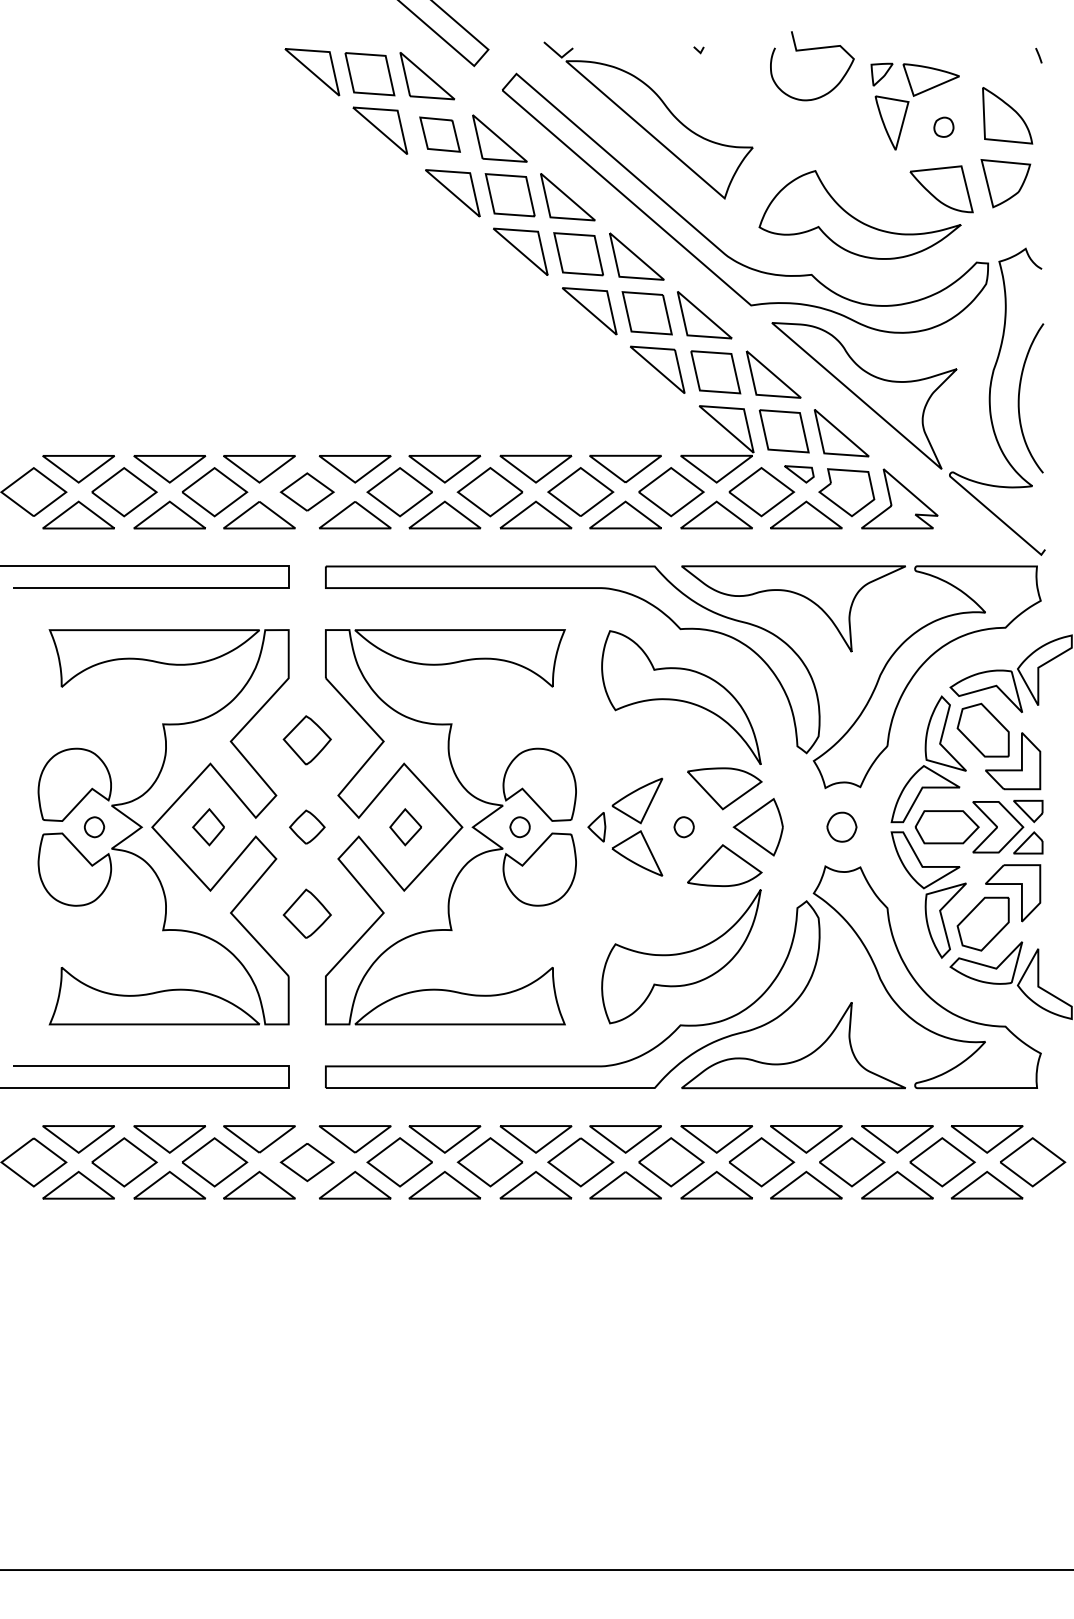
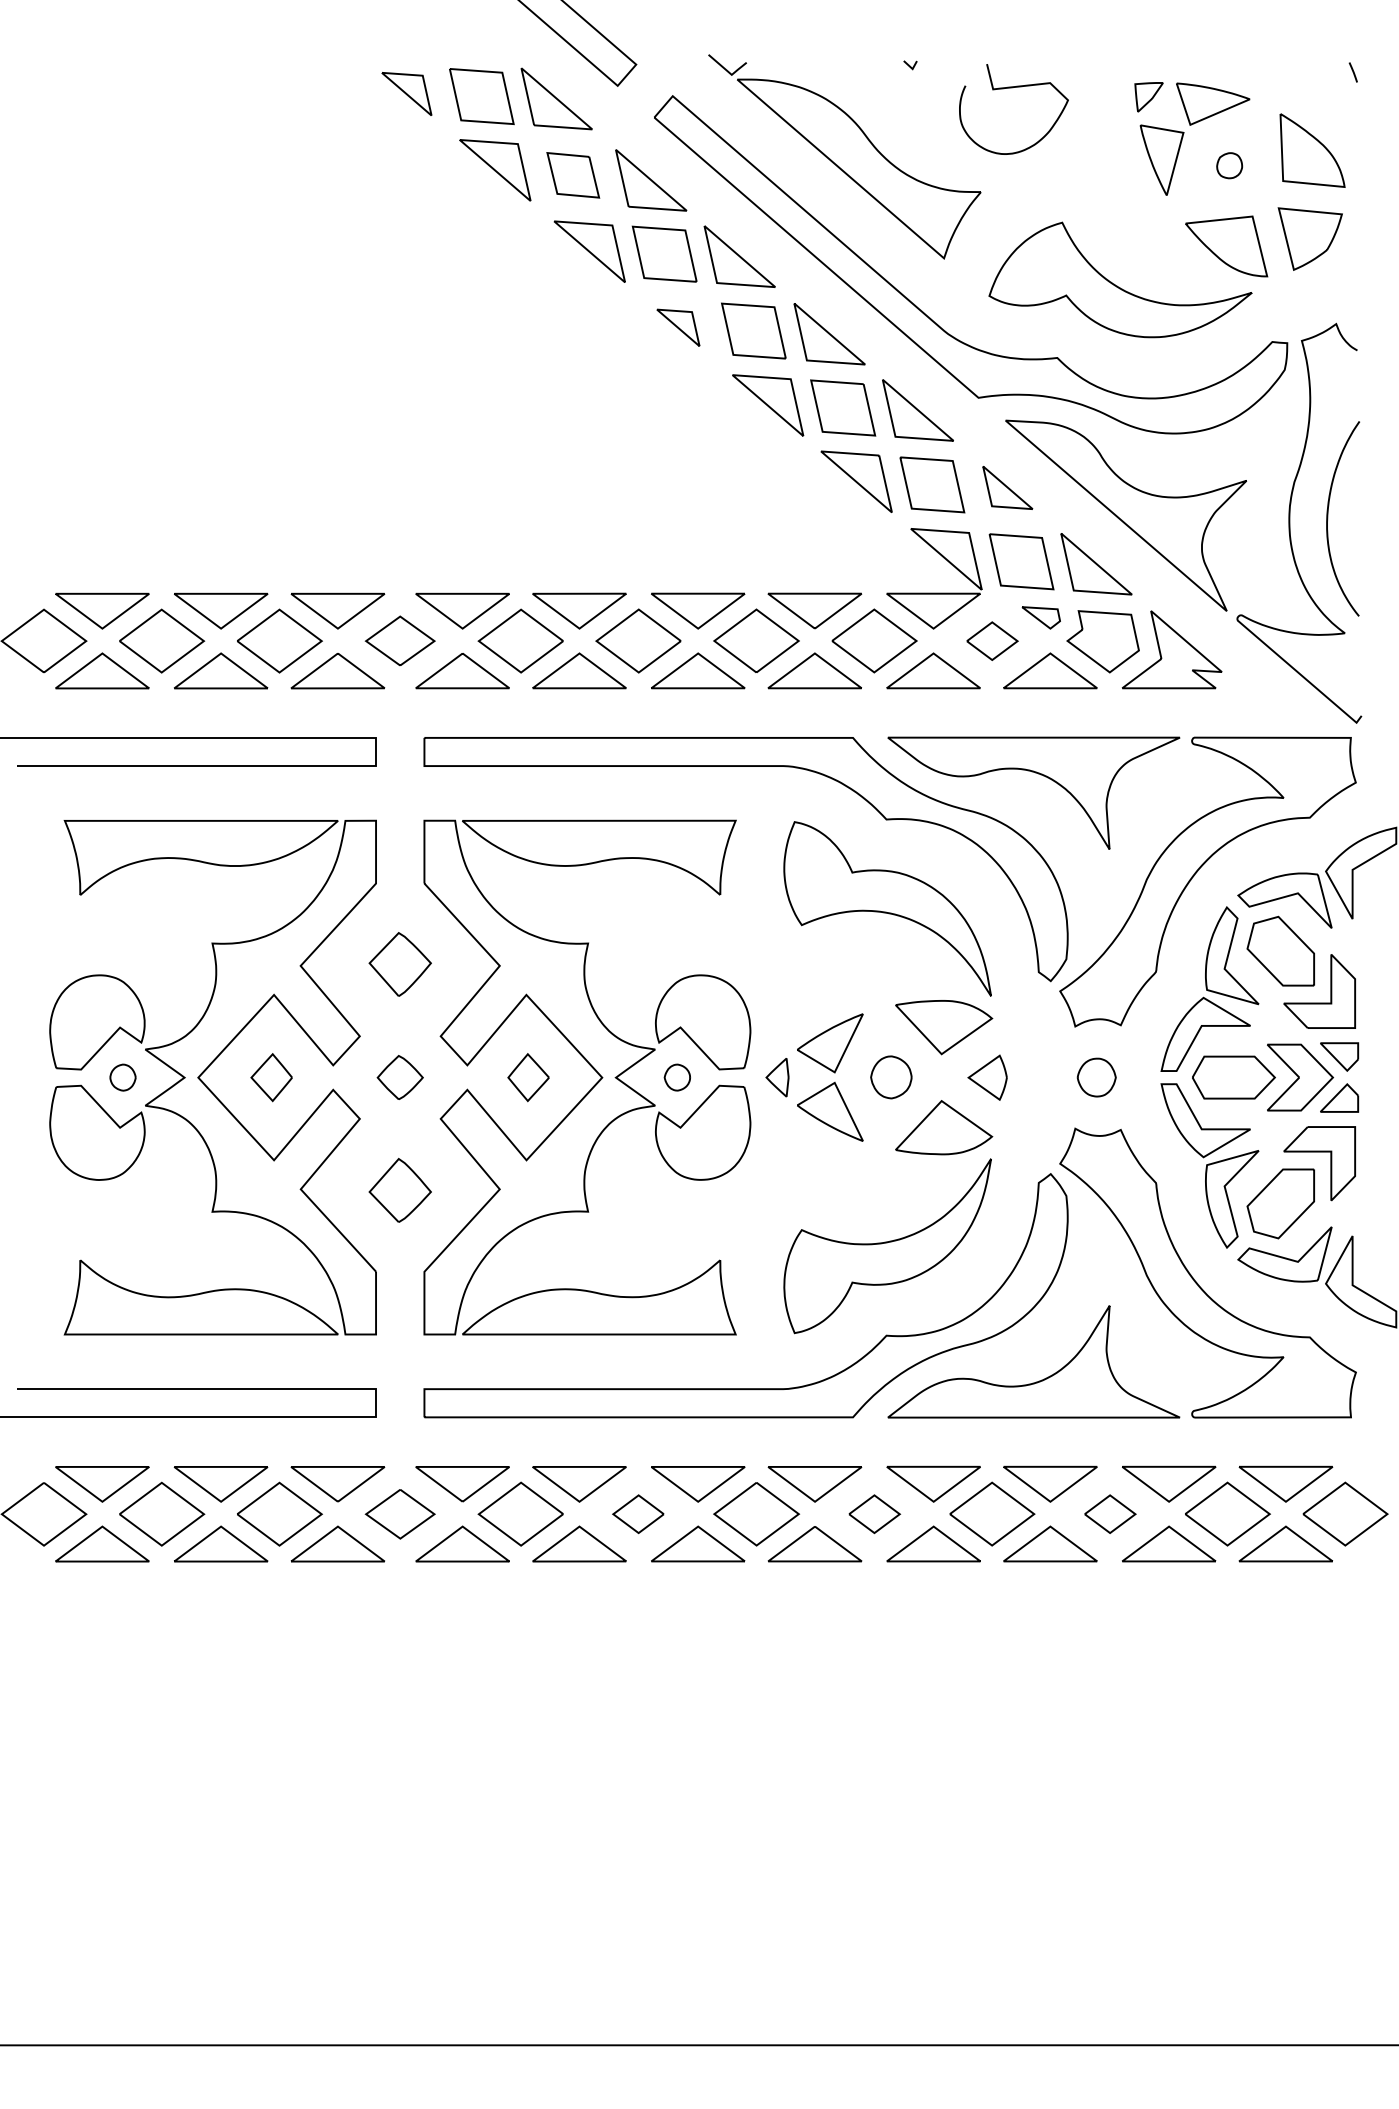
curve: (809, 50) -> (1010, 89), moved
part: (312, 72) -> (407, 94), size x0.7
part: (520, 251) -> (678, 327), size x0.6
part: (773, 374) -> (1007, 487), size x0.7
part: (761, 492) -> (991, 641), size x0.6
part: (683, 827) -> (890, 1077), size x1.6
part: (757, 827) -> (986, 1077), size x0.6
part: (489, 1162) -> (637, 1514), size x0.6
part: (671, 1162) -> (874, 1514), size x0.6
part: (852, 1162) -> (1110, 1514), size x0.6

